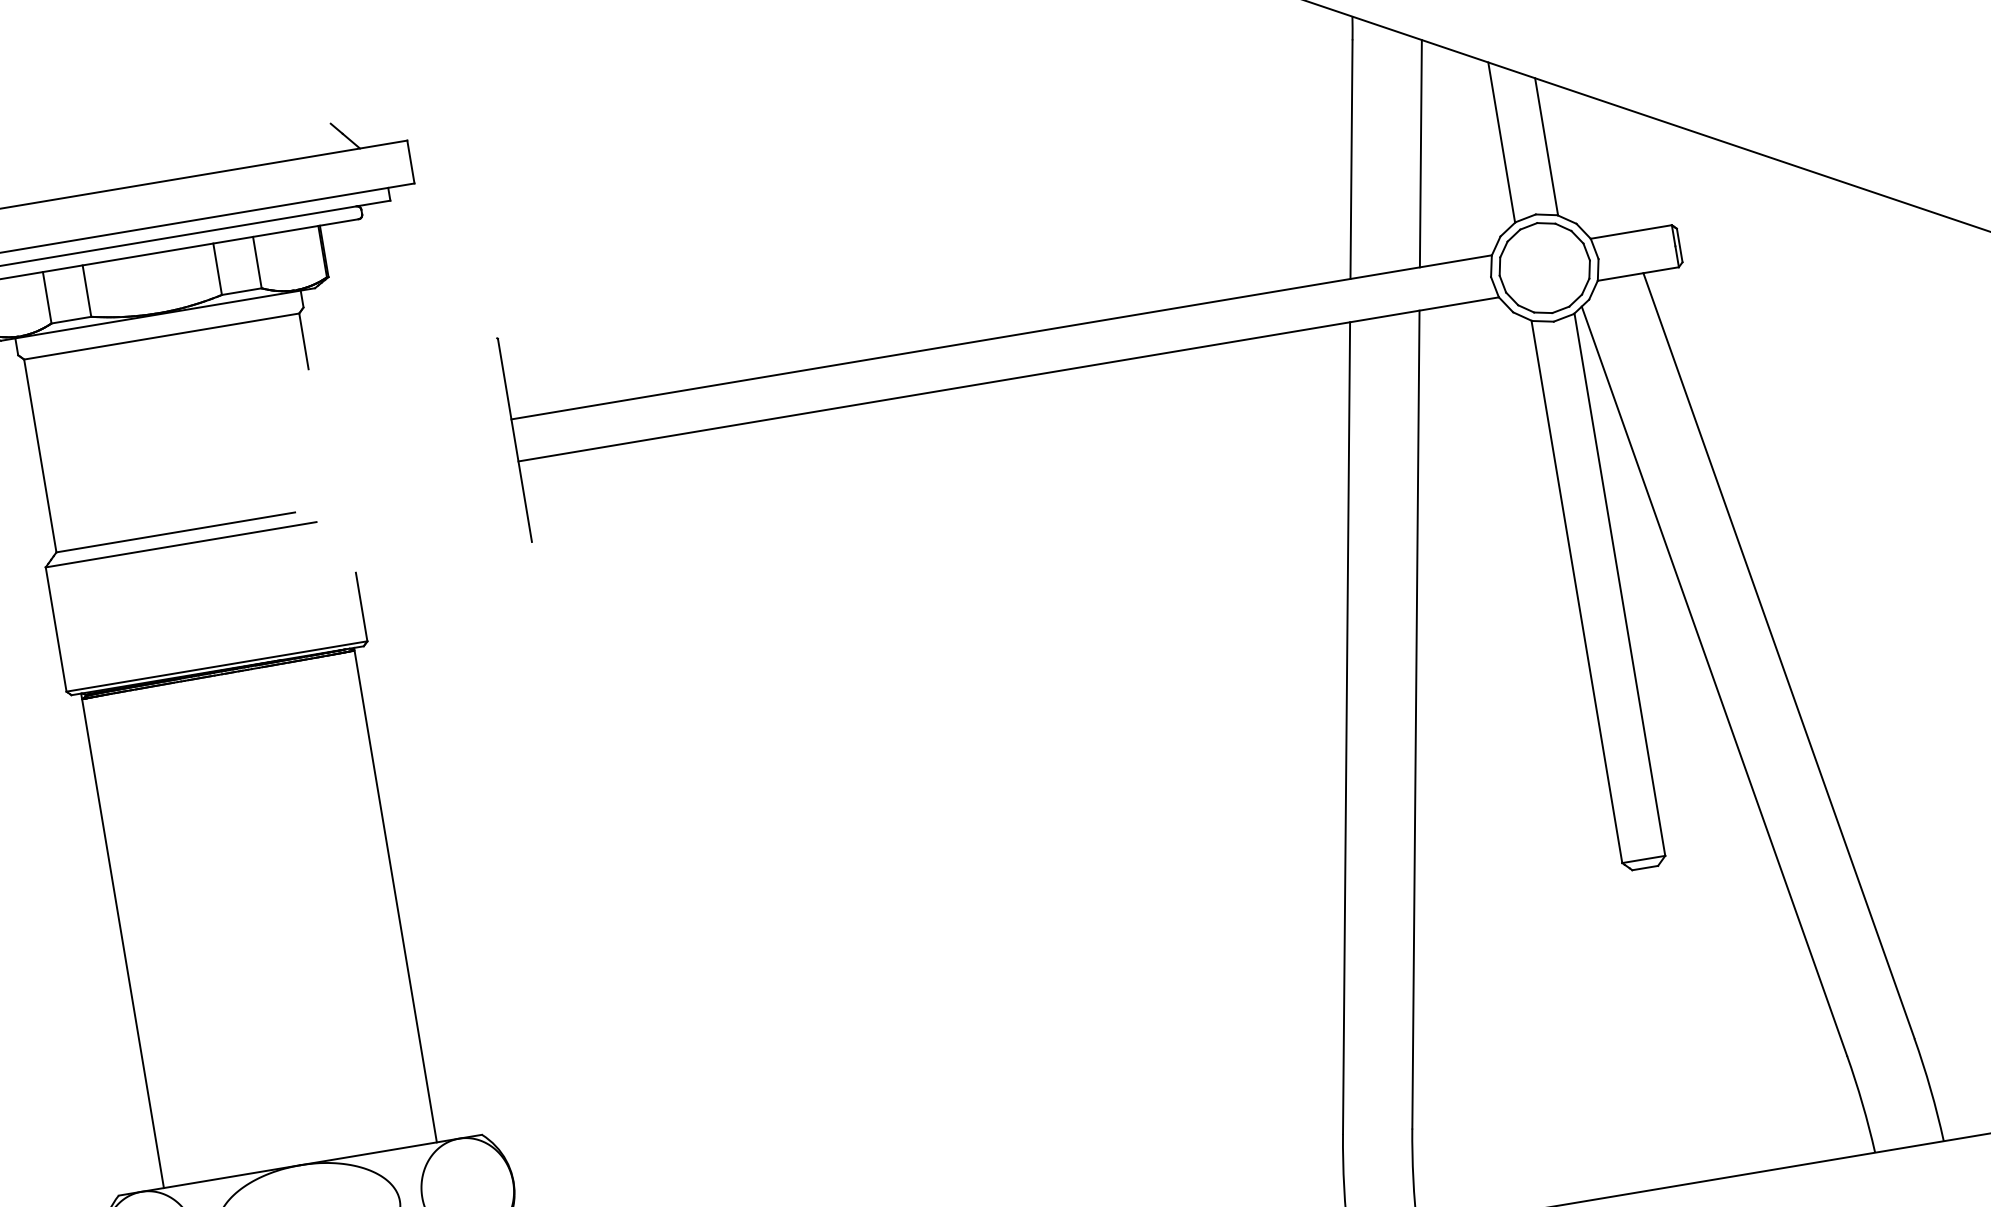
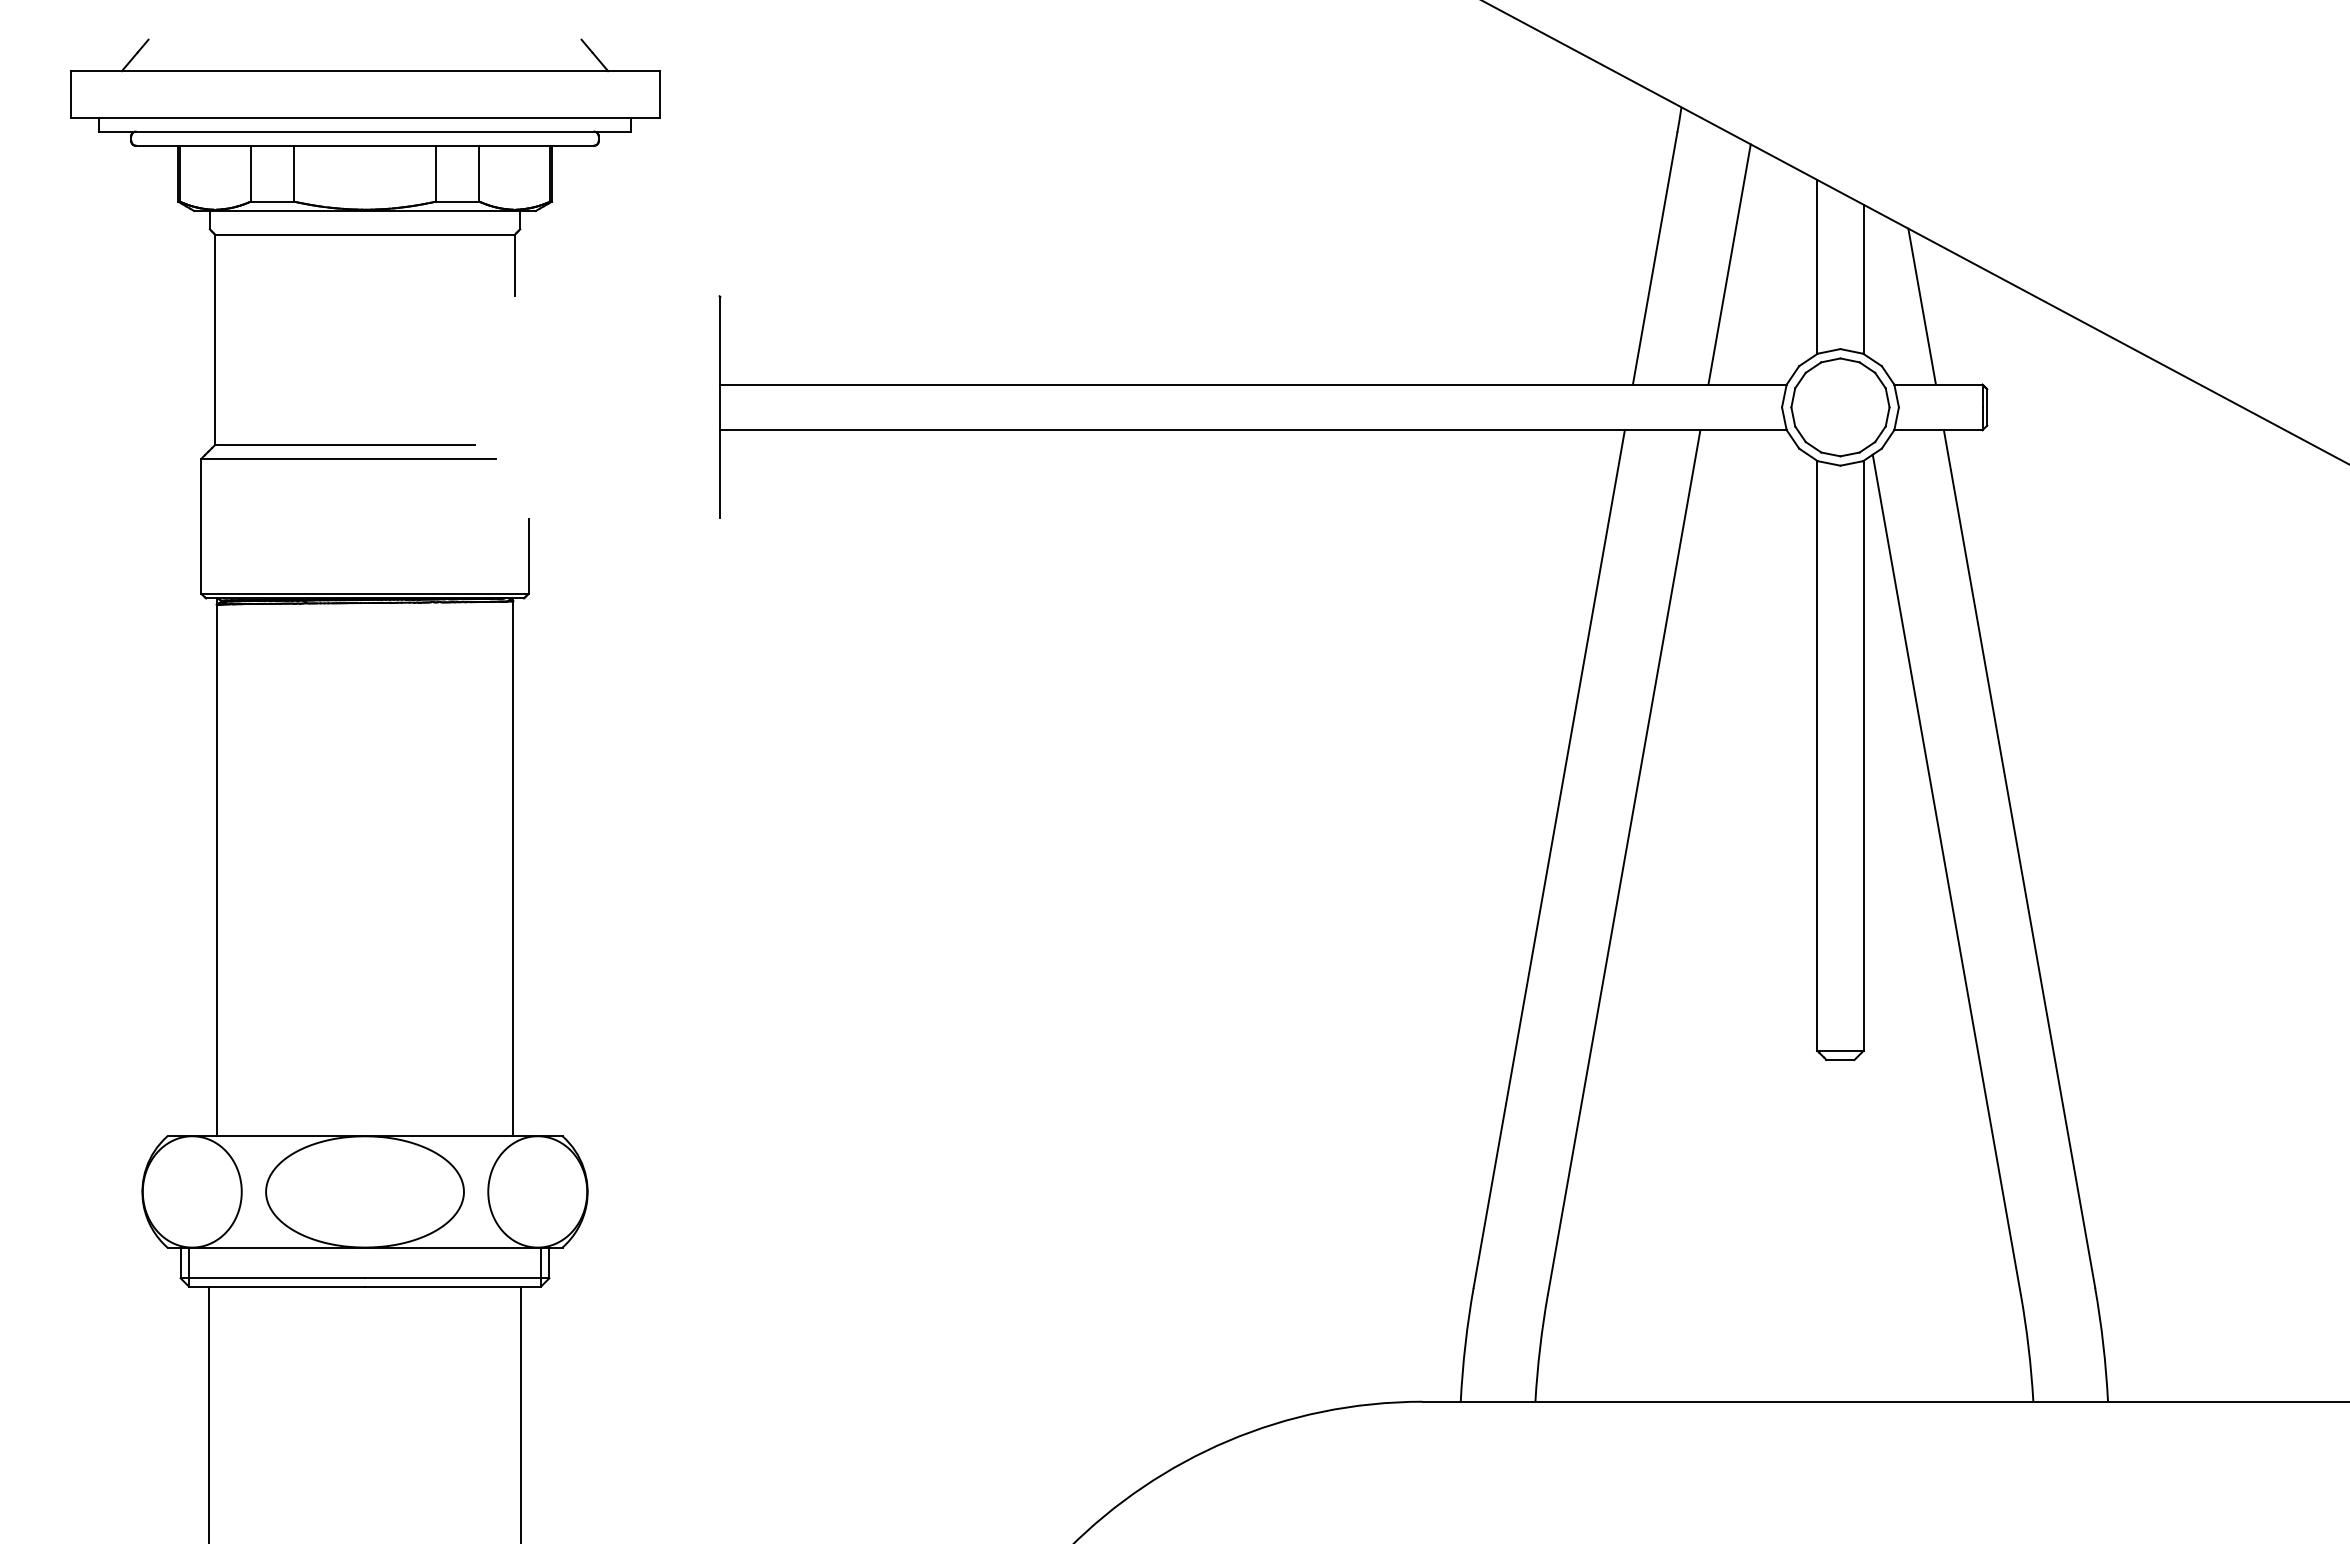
line: (1603, 162) -> (1921, 306), added

